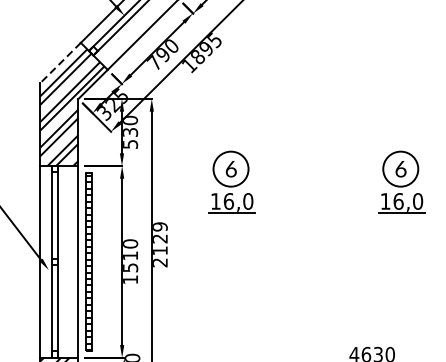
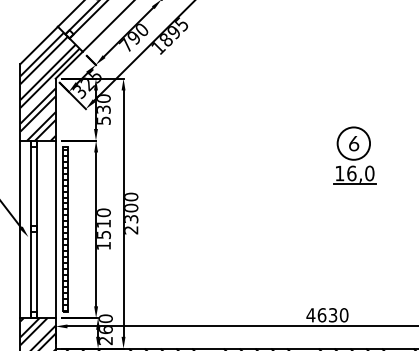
line: (59, 63) -> (38, 45), dashed -> solid
part: (231, 181) -> (197, 155), removed
text: (160, 238) -> (131, 207), 2129 -> 2300

